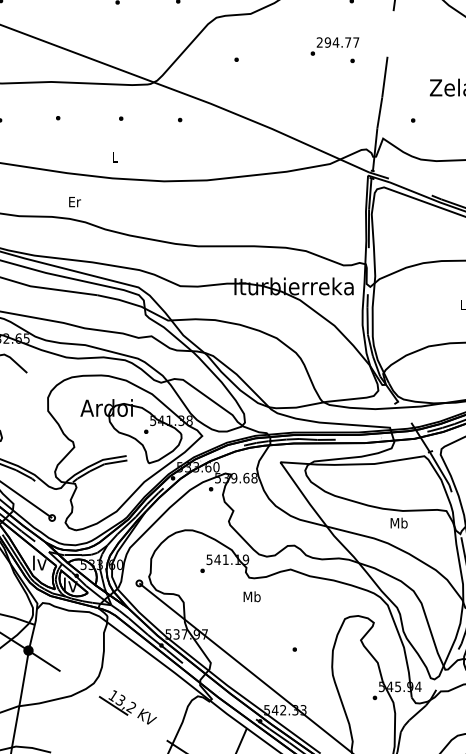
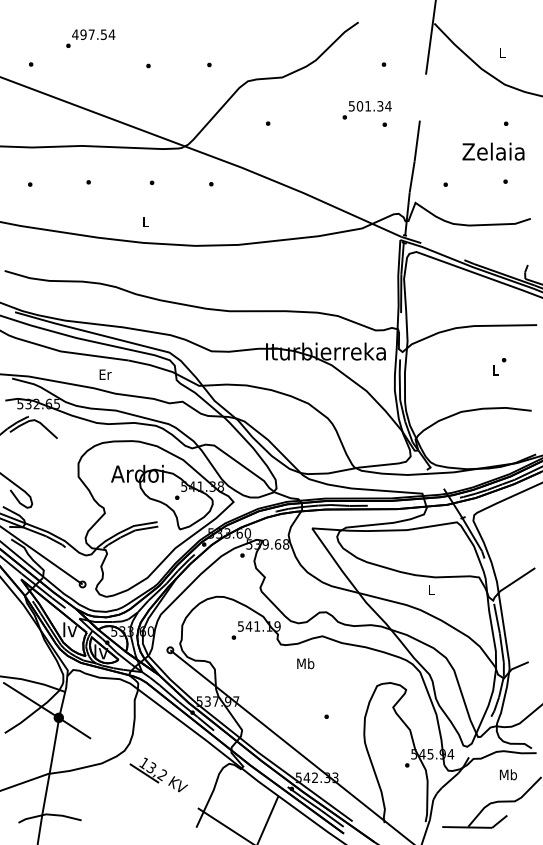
text: (337, 42) -> (369, 106), 294.77 -> 501.34
text: (74, 201) -> (105, 374), moved
text: (399, 523) -> (431, 589), Mb -> L
text: (251, 596) -> (305, 663), moved

